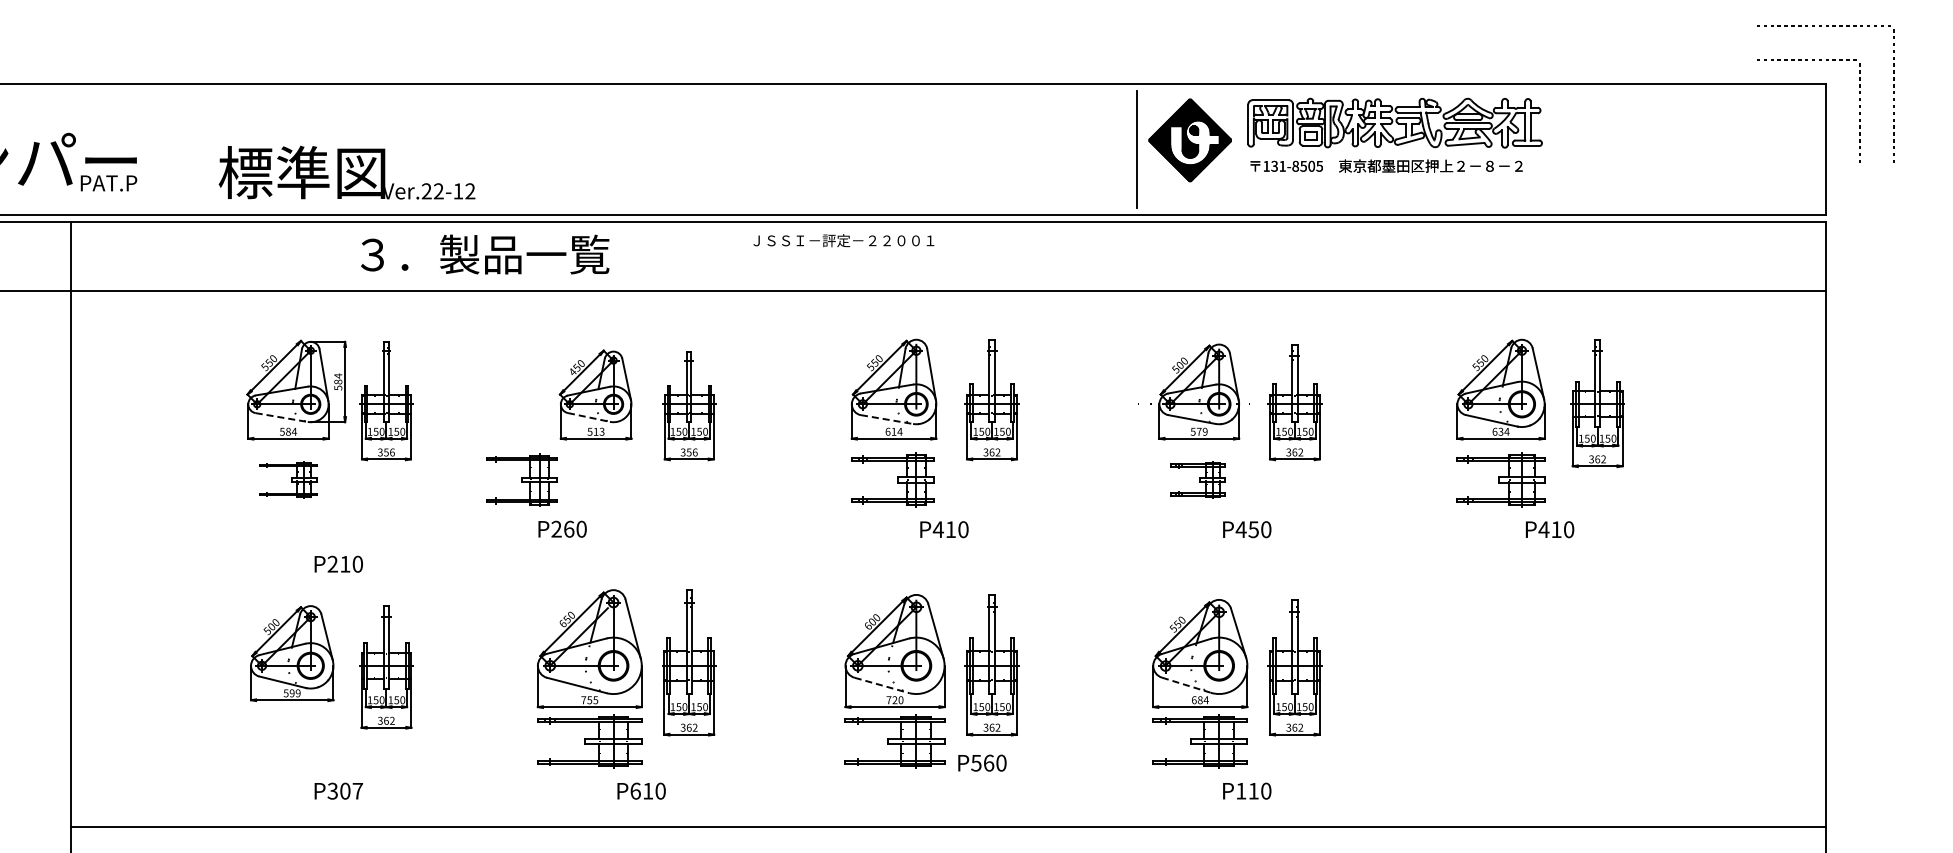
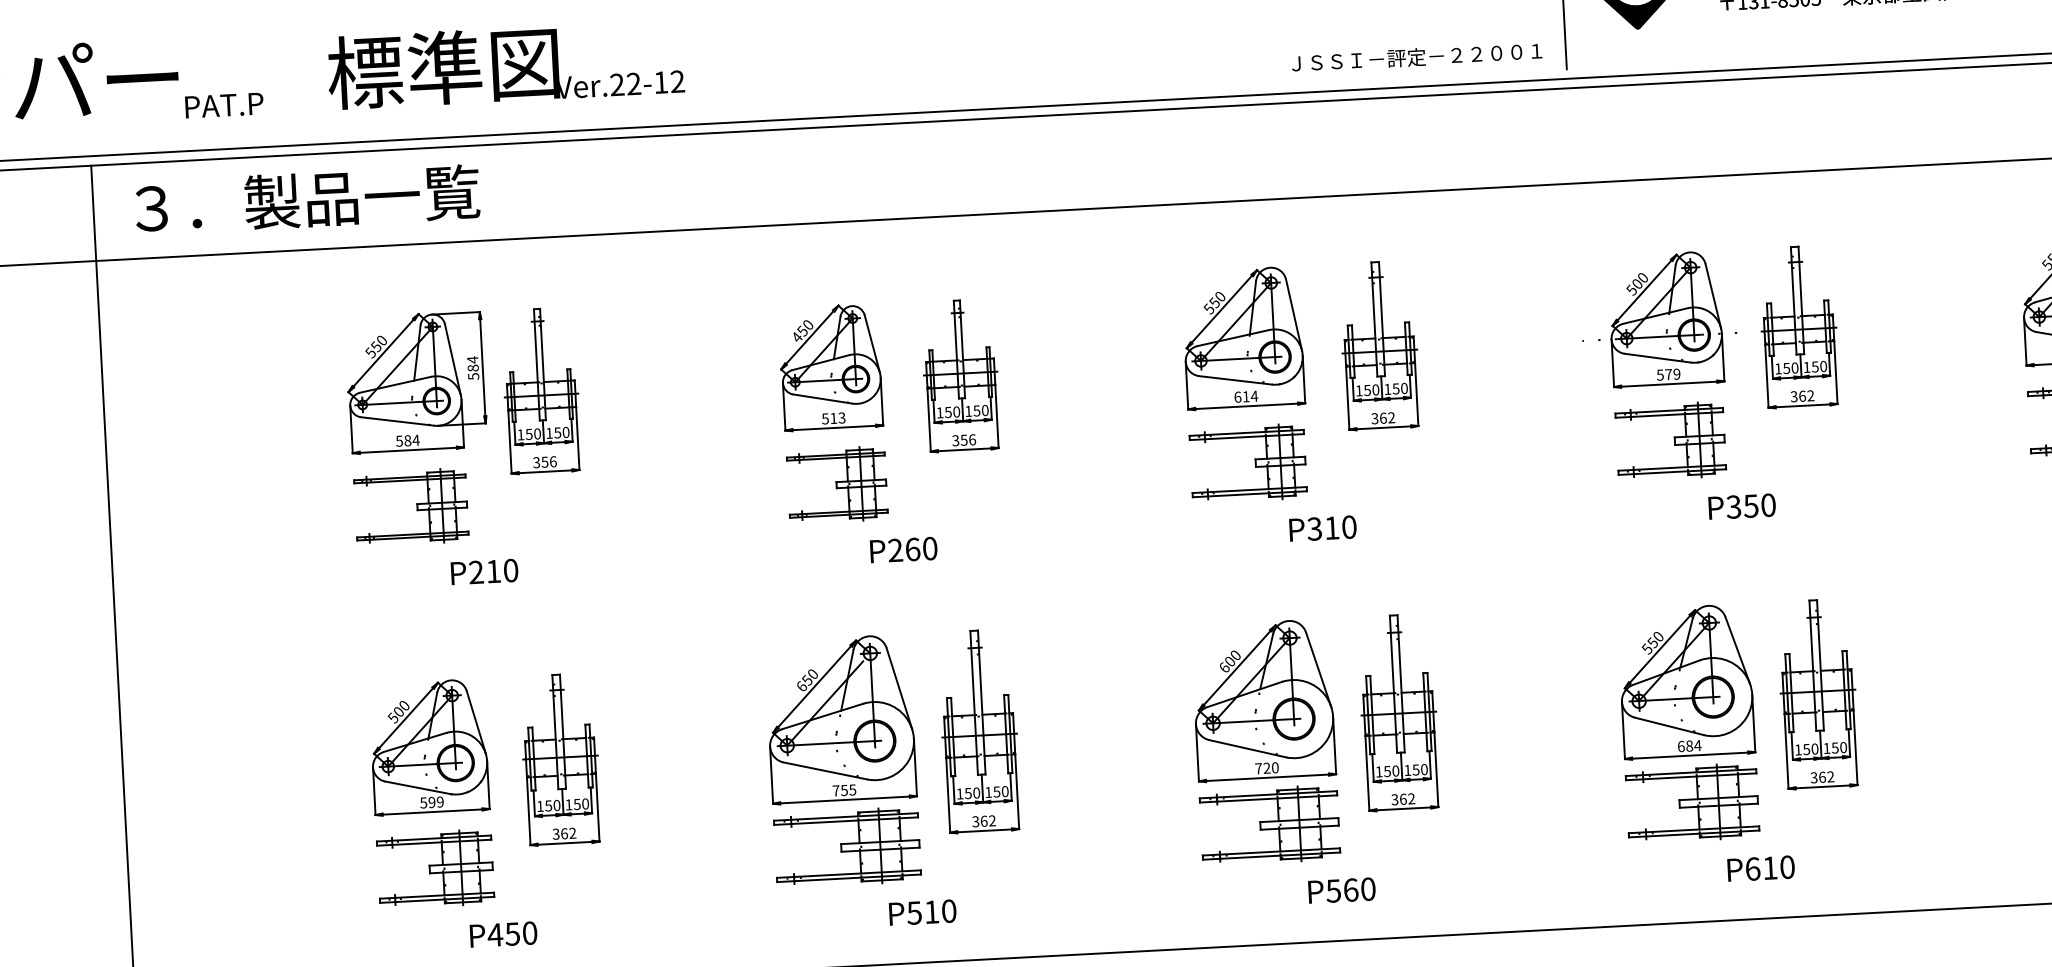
text: (346, 172) -> (504, 64), moved
text: (108, 183) -> (223, 105), moved
text: (843, 240) -> (1416, 57), moved
text: (485, 254) -> (307, 199), moved
line: (282, 417) -> (398, 421), dashed -> solid
line: (589, 417) -> (823, 399), dashed -> solid
line: (887, 419) -> (1236, 380), dashed -> solid
part: (288, 479) -> (411, 506), size x1.43
part: (521, 479) -> (836, 484), moved
part: (1197, 479) -> (1669, 440), size x1.43
text: (562, 528) -> (903, 548), moved
text: (937, 529) -> (1313, 528), P410 -> P310
text: (1240, 529) -> (1732, 506), P450 -> P350
text: (338, 563) -> (484, 570), moved
line: (882, 685) -> (1248, 748), dashed -> solid
line: (1186, 685) -> (1669, 726), dashed -> solid
part: (291, 741) -> (434, 869), added
text: (982, 762) -> (1342, 889), moved
text: (345, 790) -> (512, 933), P307 -> P450
text: (635, 790) -> (914, 912), P610 -> P510
text: (1241, 790) -> (1753, 868), P110 -> P610

